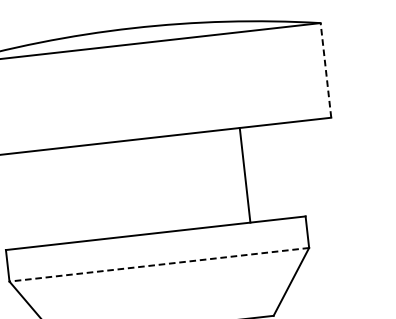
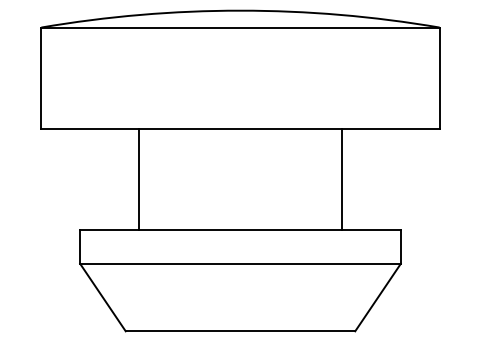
line: (325, 70) -> (439, 78), dashed -> solid
line: (56, 196) -> (139, 179), added
line: (158, 264) -> (239, 263), dashed -> solid

